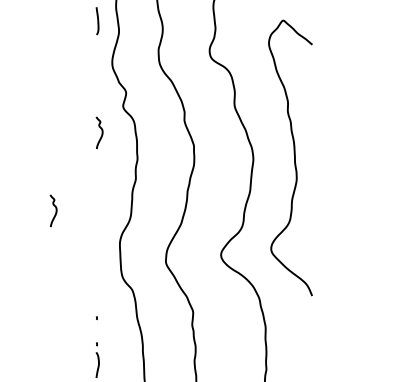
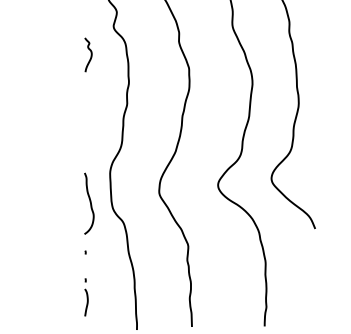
curve: (55, 210) -> (41, 137), removed
curve: (100, 271) -> (89, 202), added

